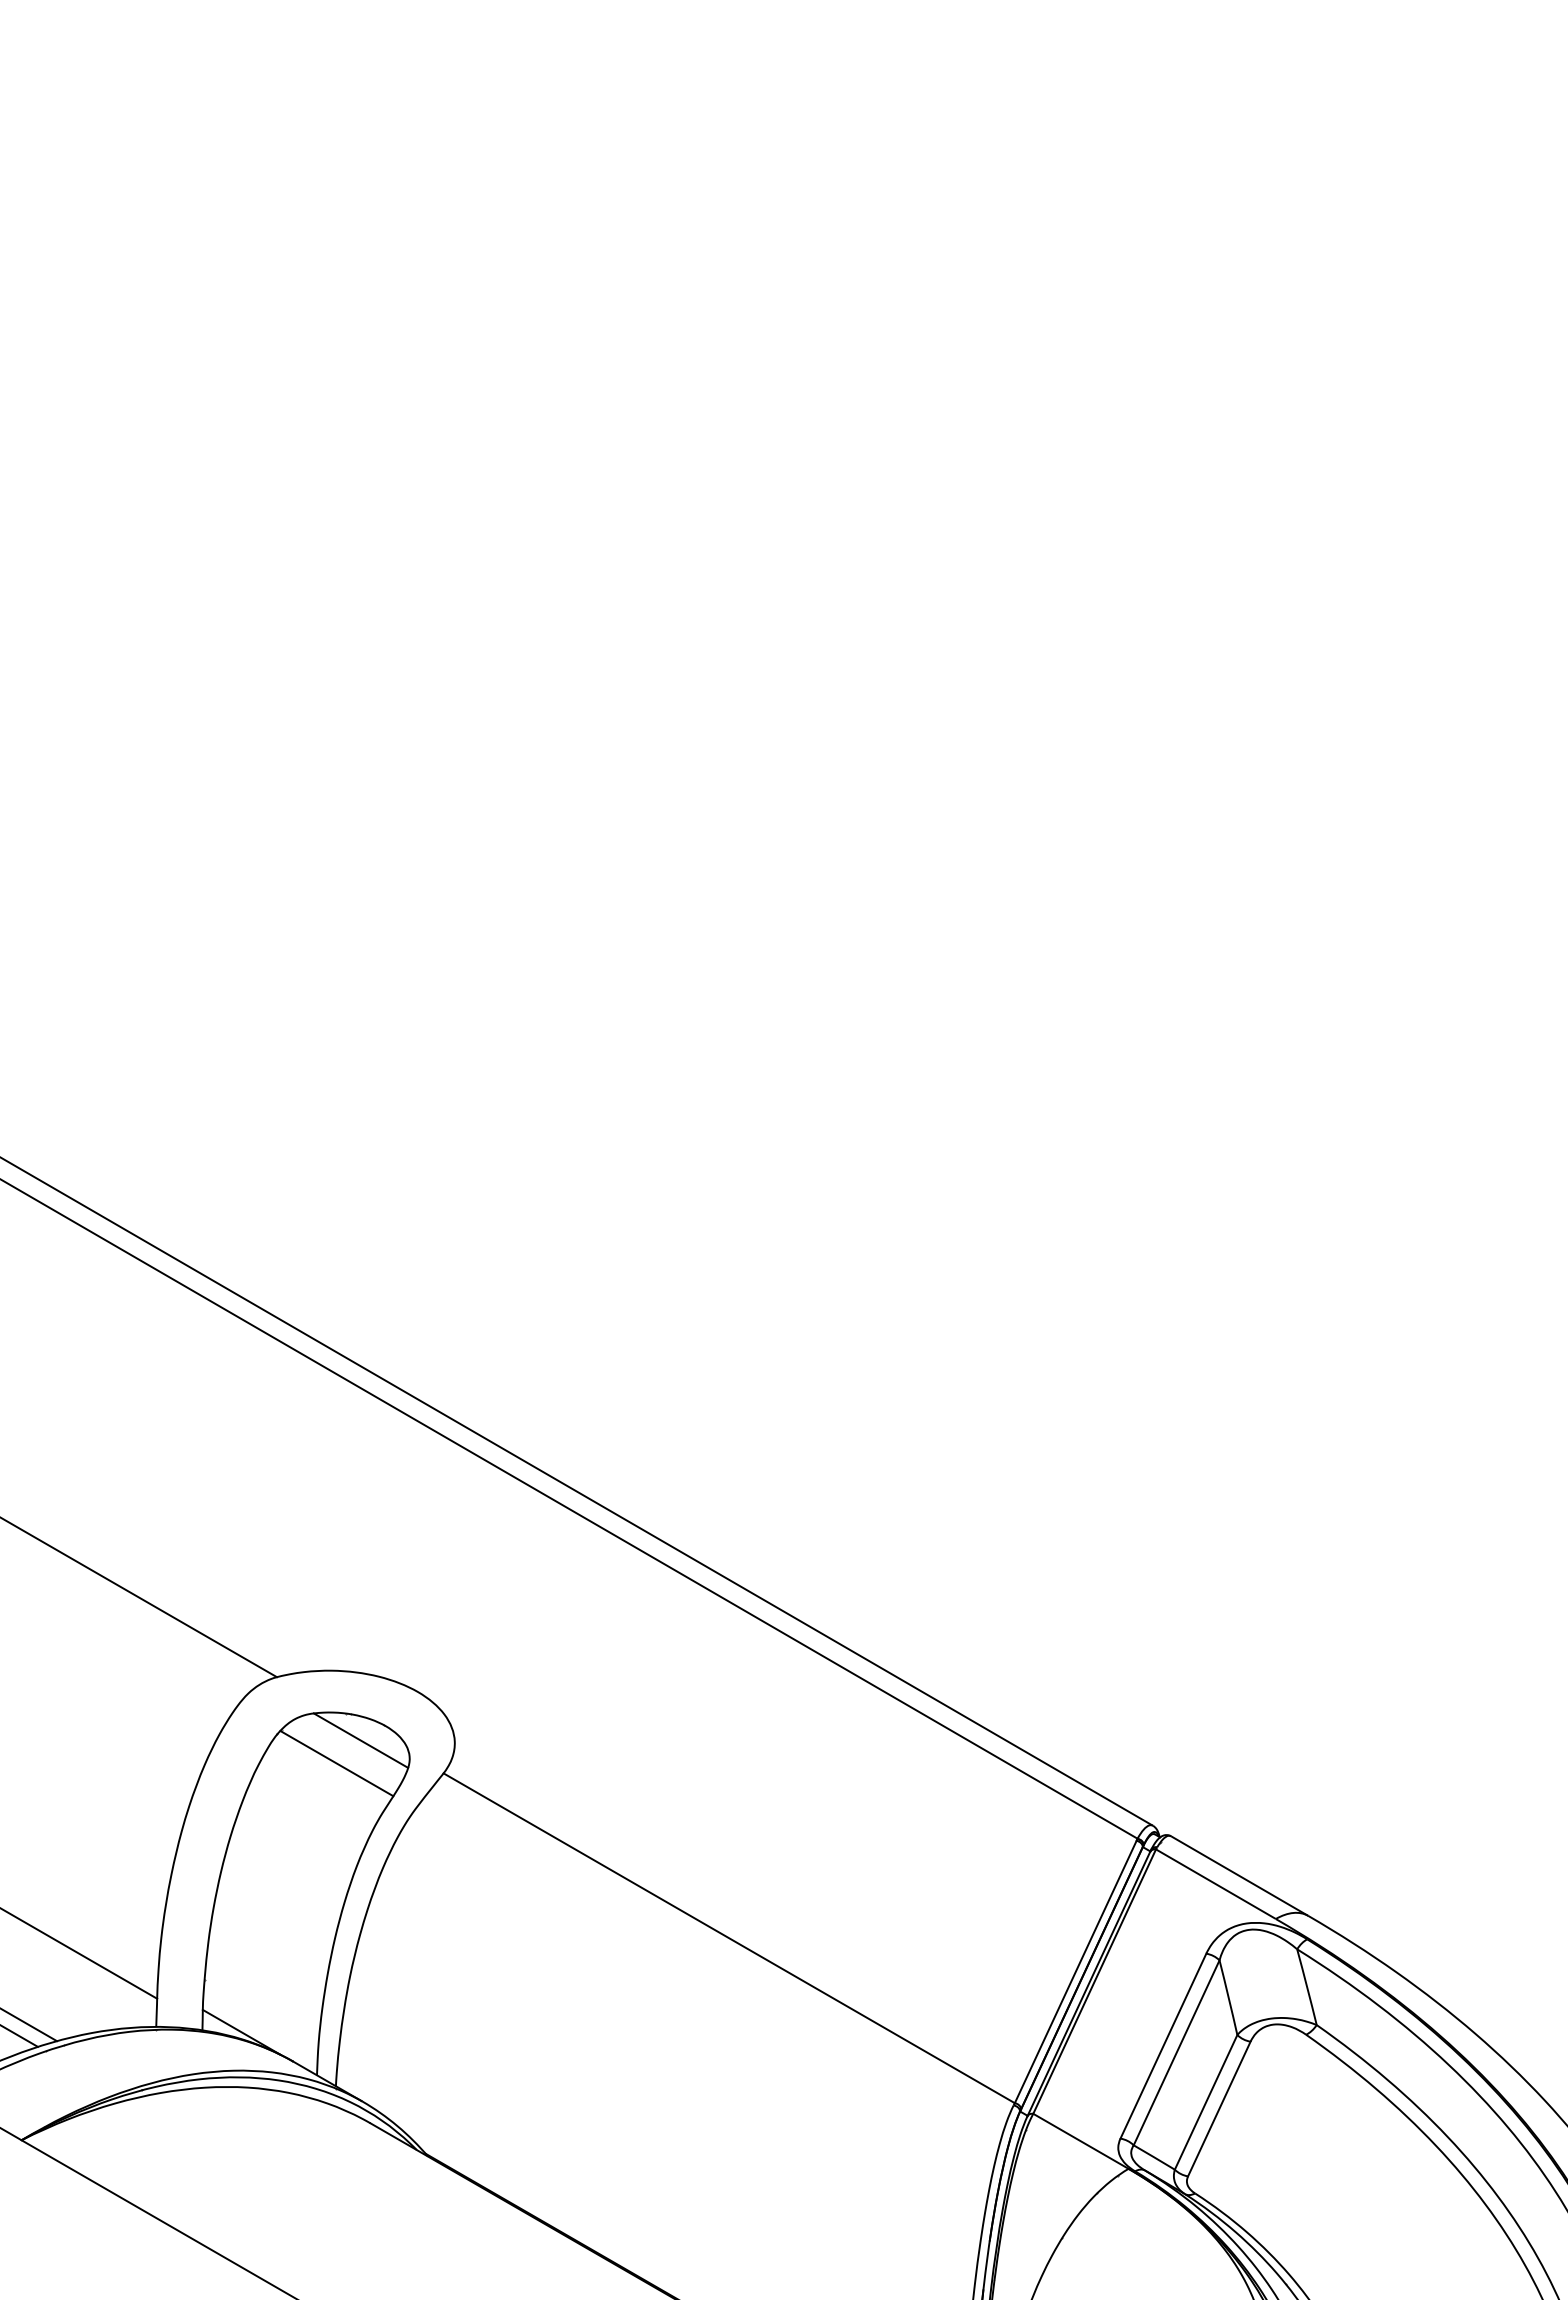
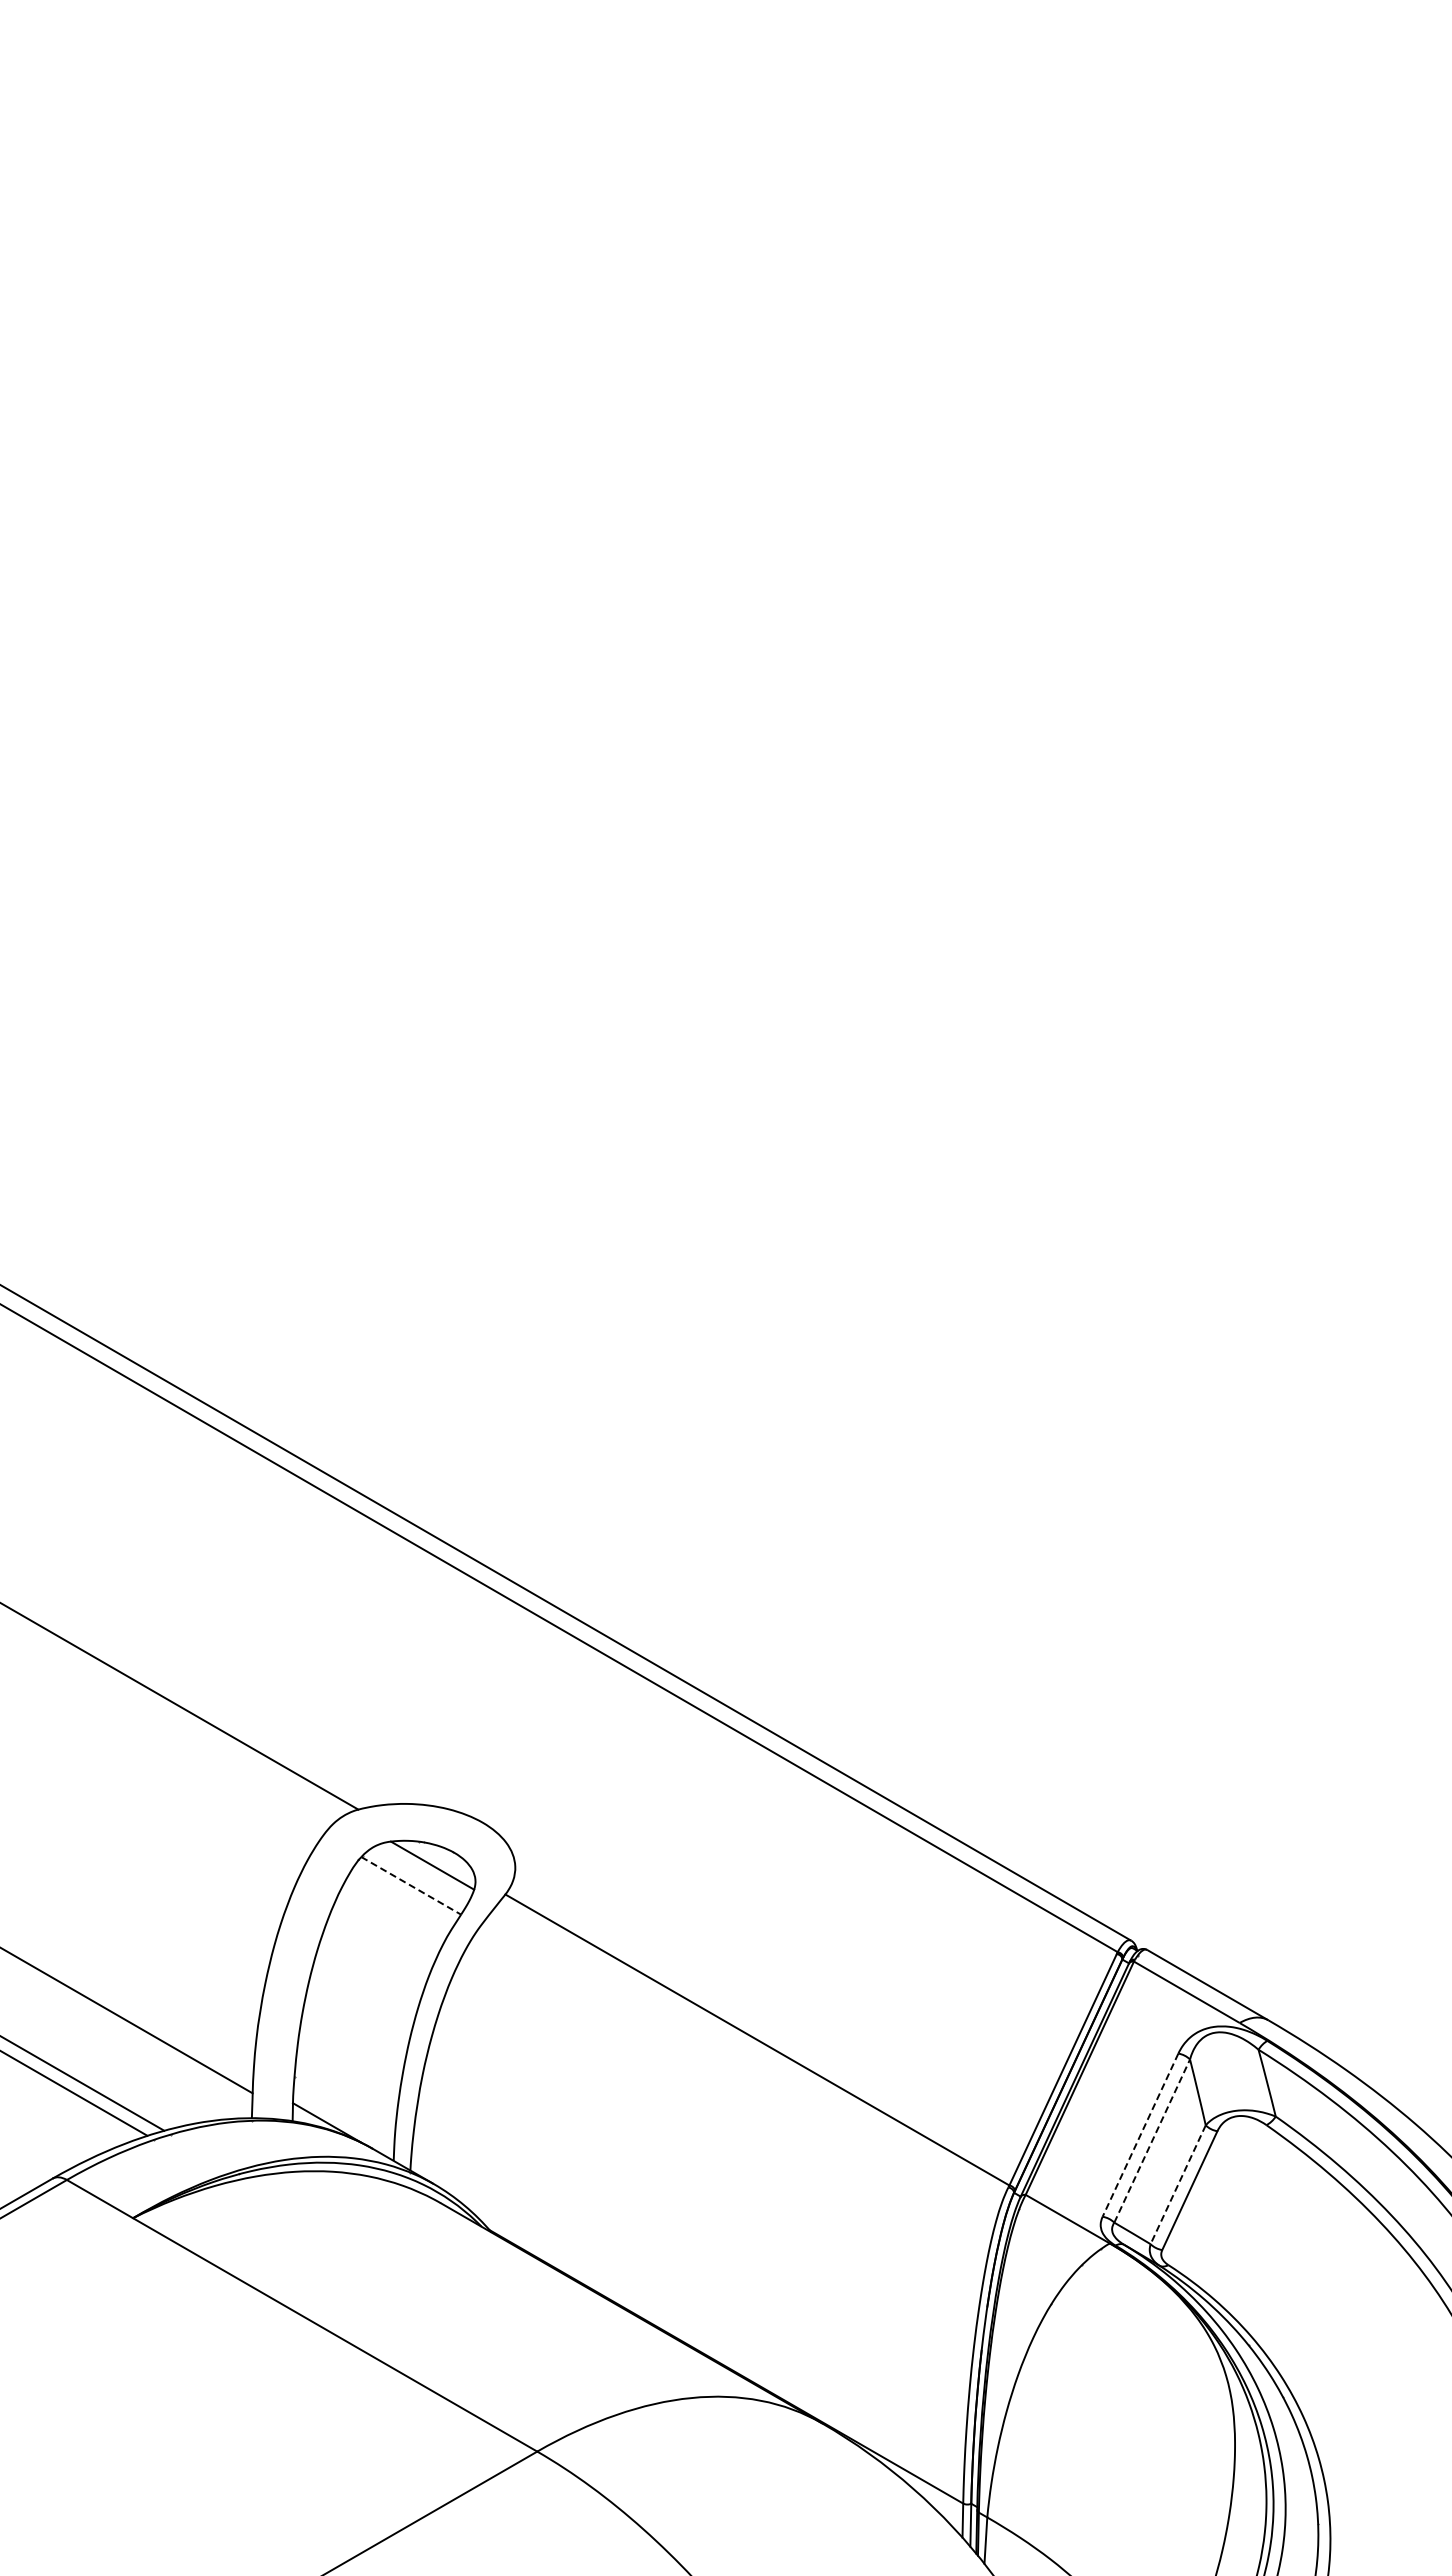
line: (337, 1763) -> (411, 1885), solid -> dashed
line: (1163, 2046) -> (1140, 2135), solid -> dashed
line: (1177, 2053) -> (1152, 2141), solid -> dashed
line: (1206, 2102) -> (1178, 2184), solid -> dashed

